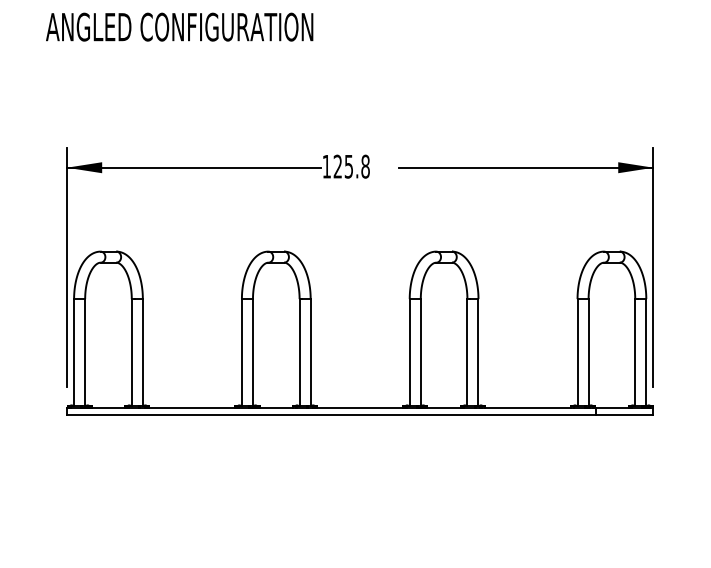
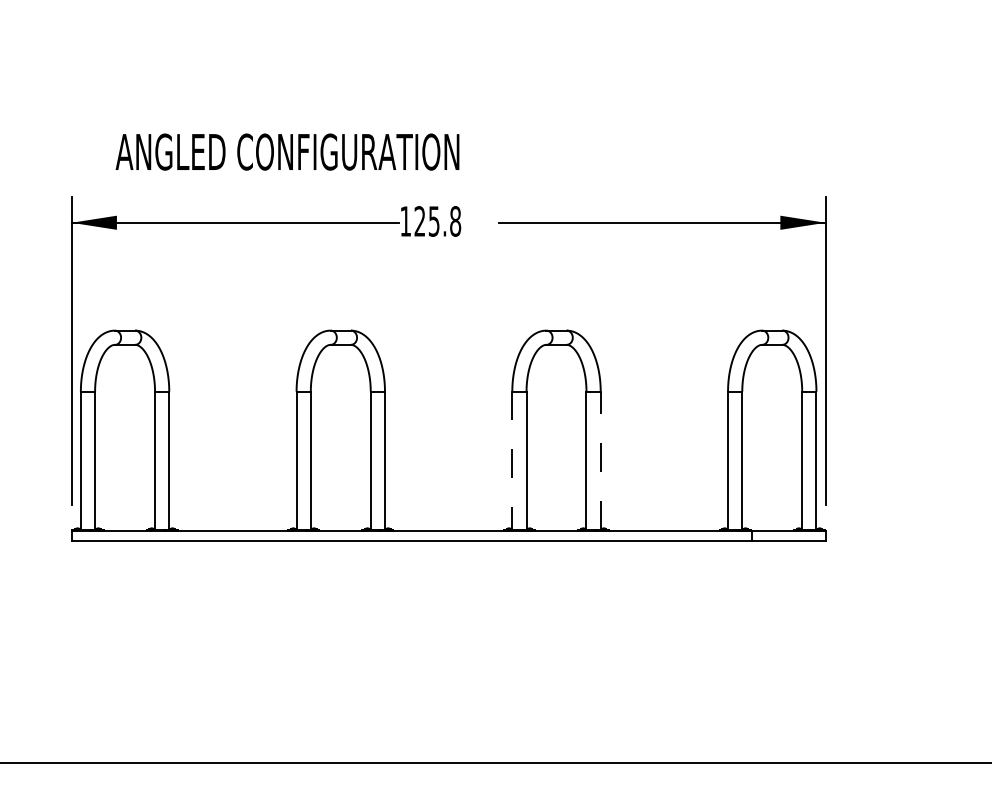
text: (179, 26) -> (287, 151), moved
line: (409, 352) -> (512, 460), solid -> dashed
line: (478, 352) -> (600, 460), solid -> dashed

